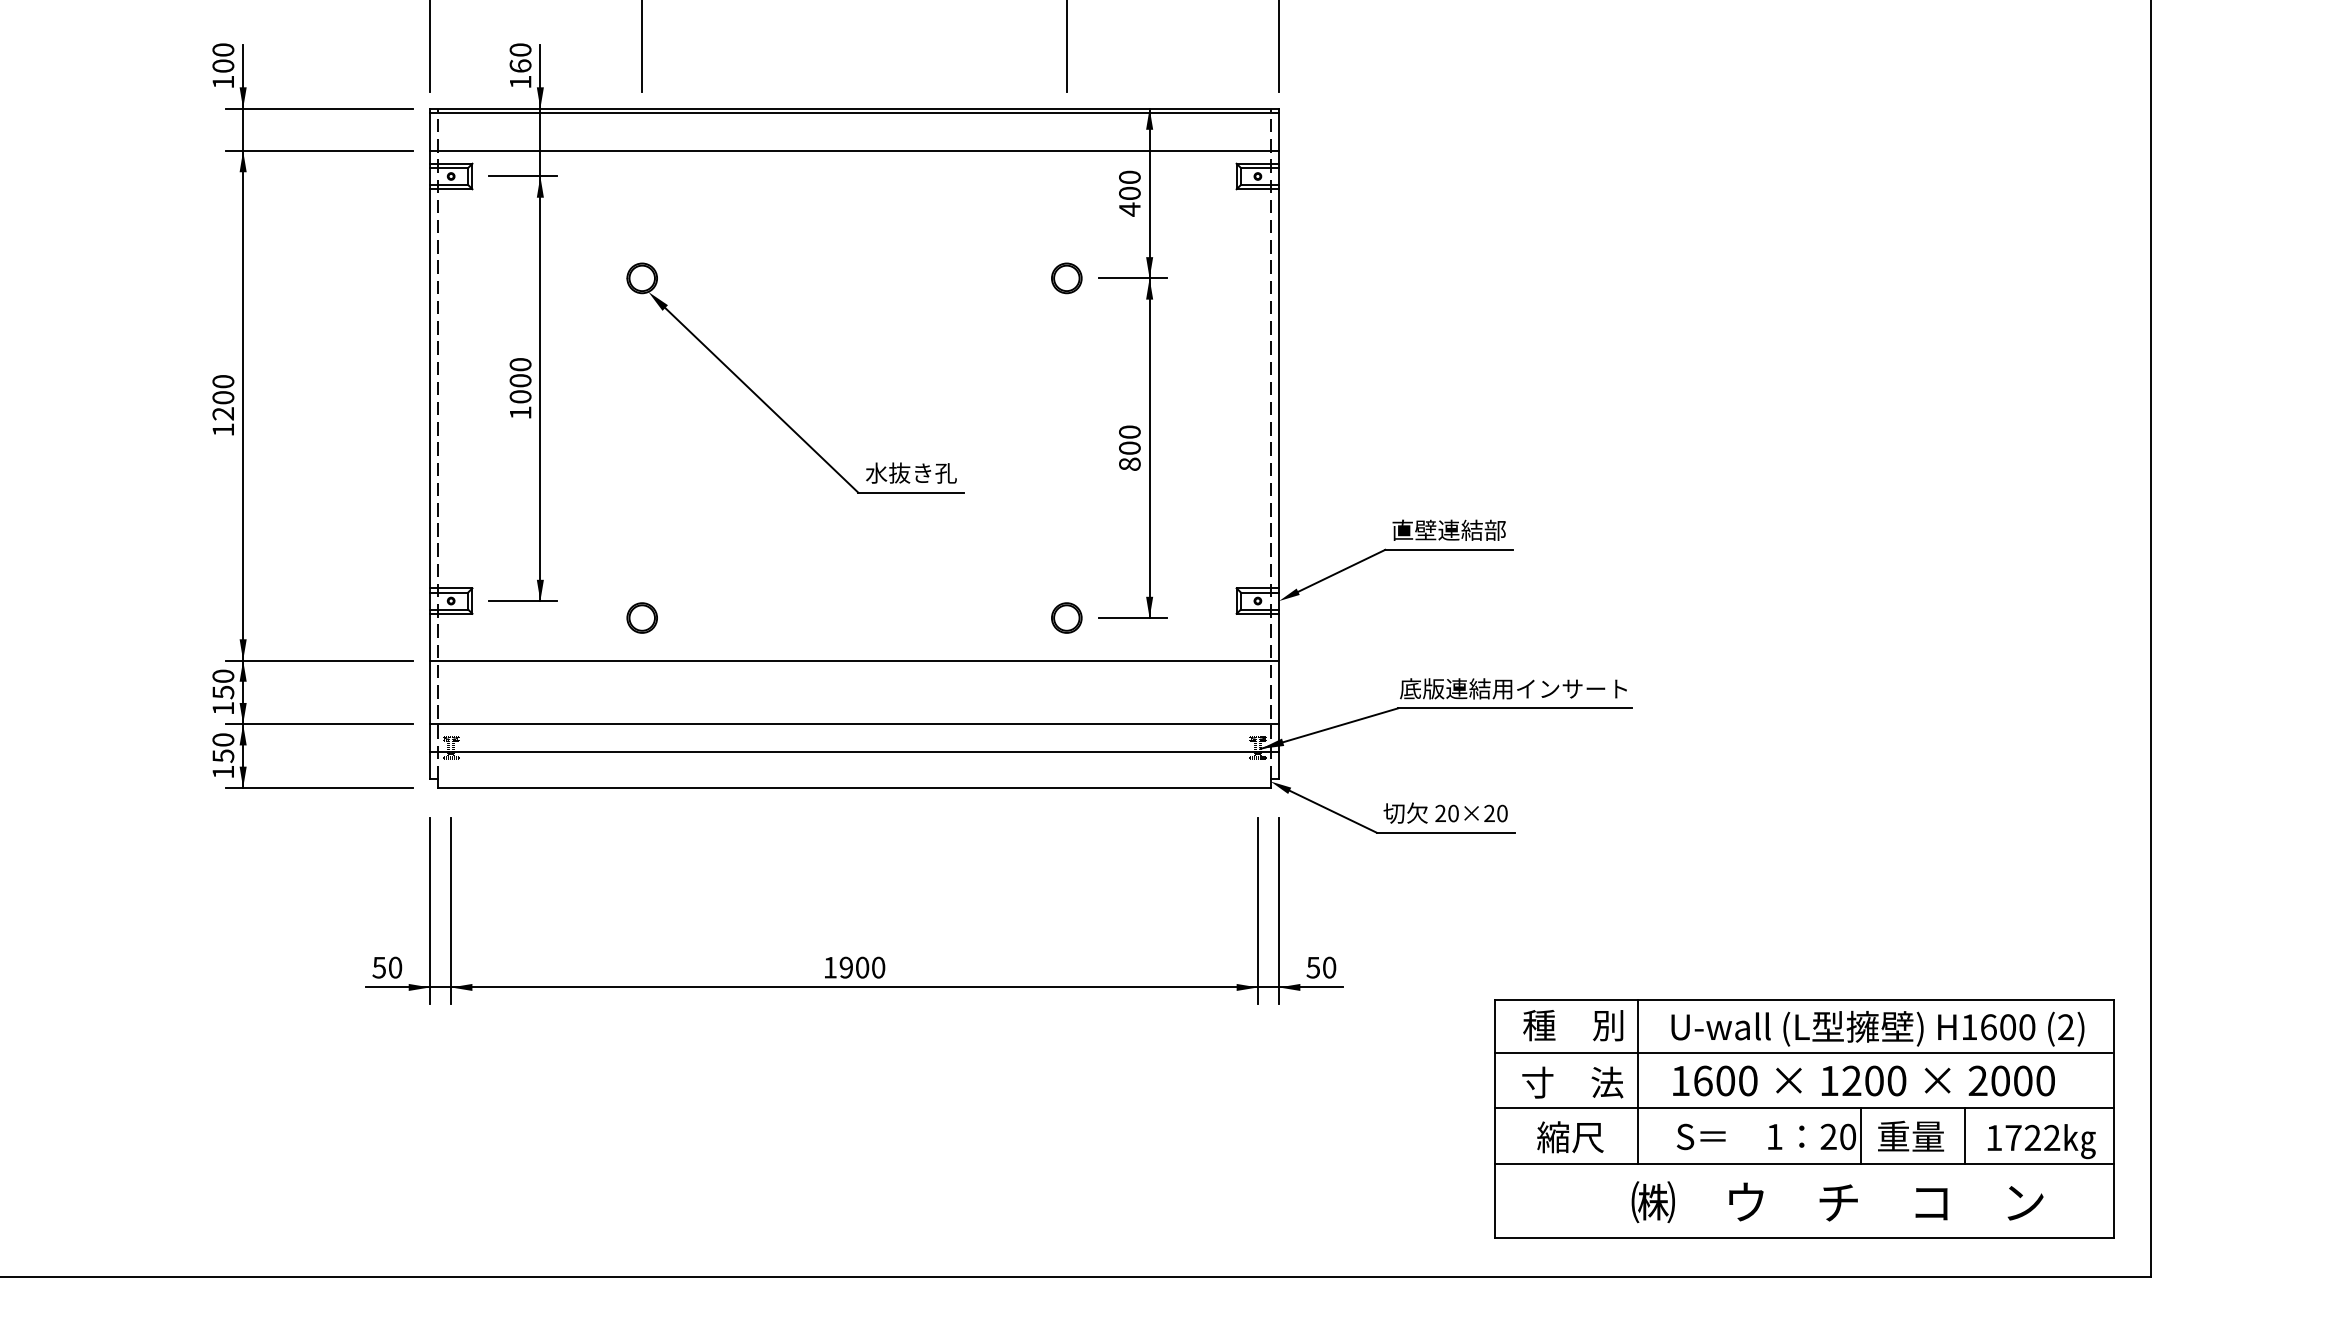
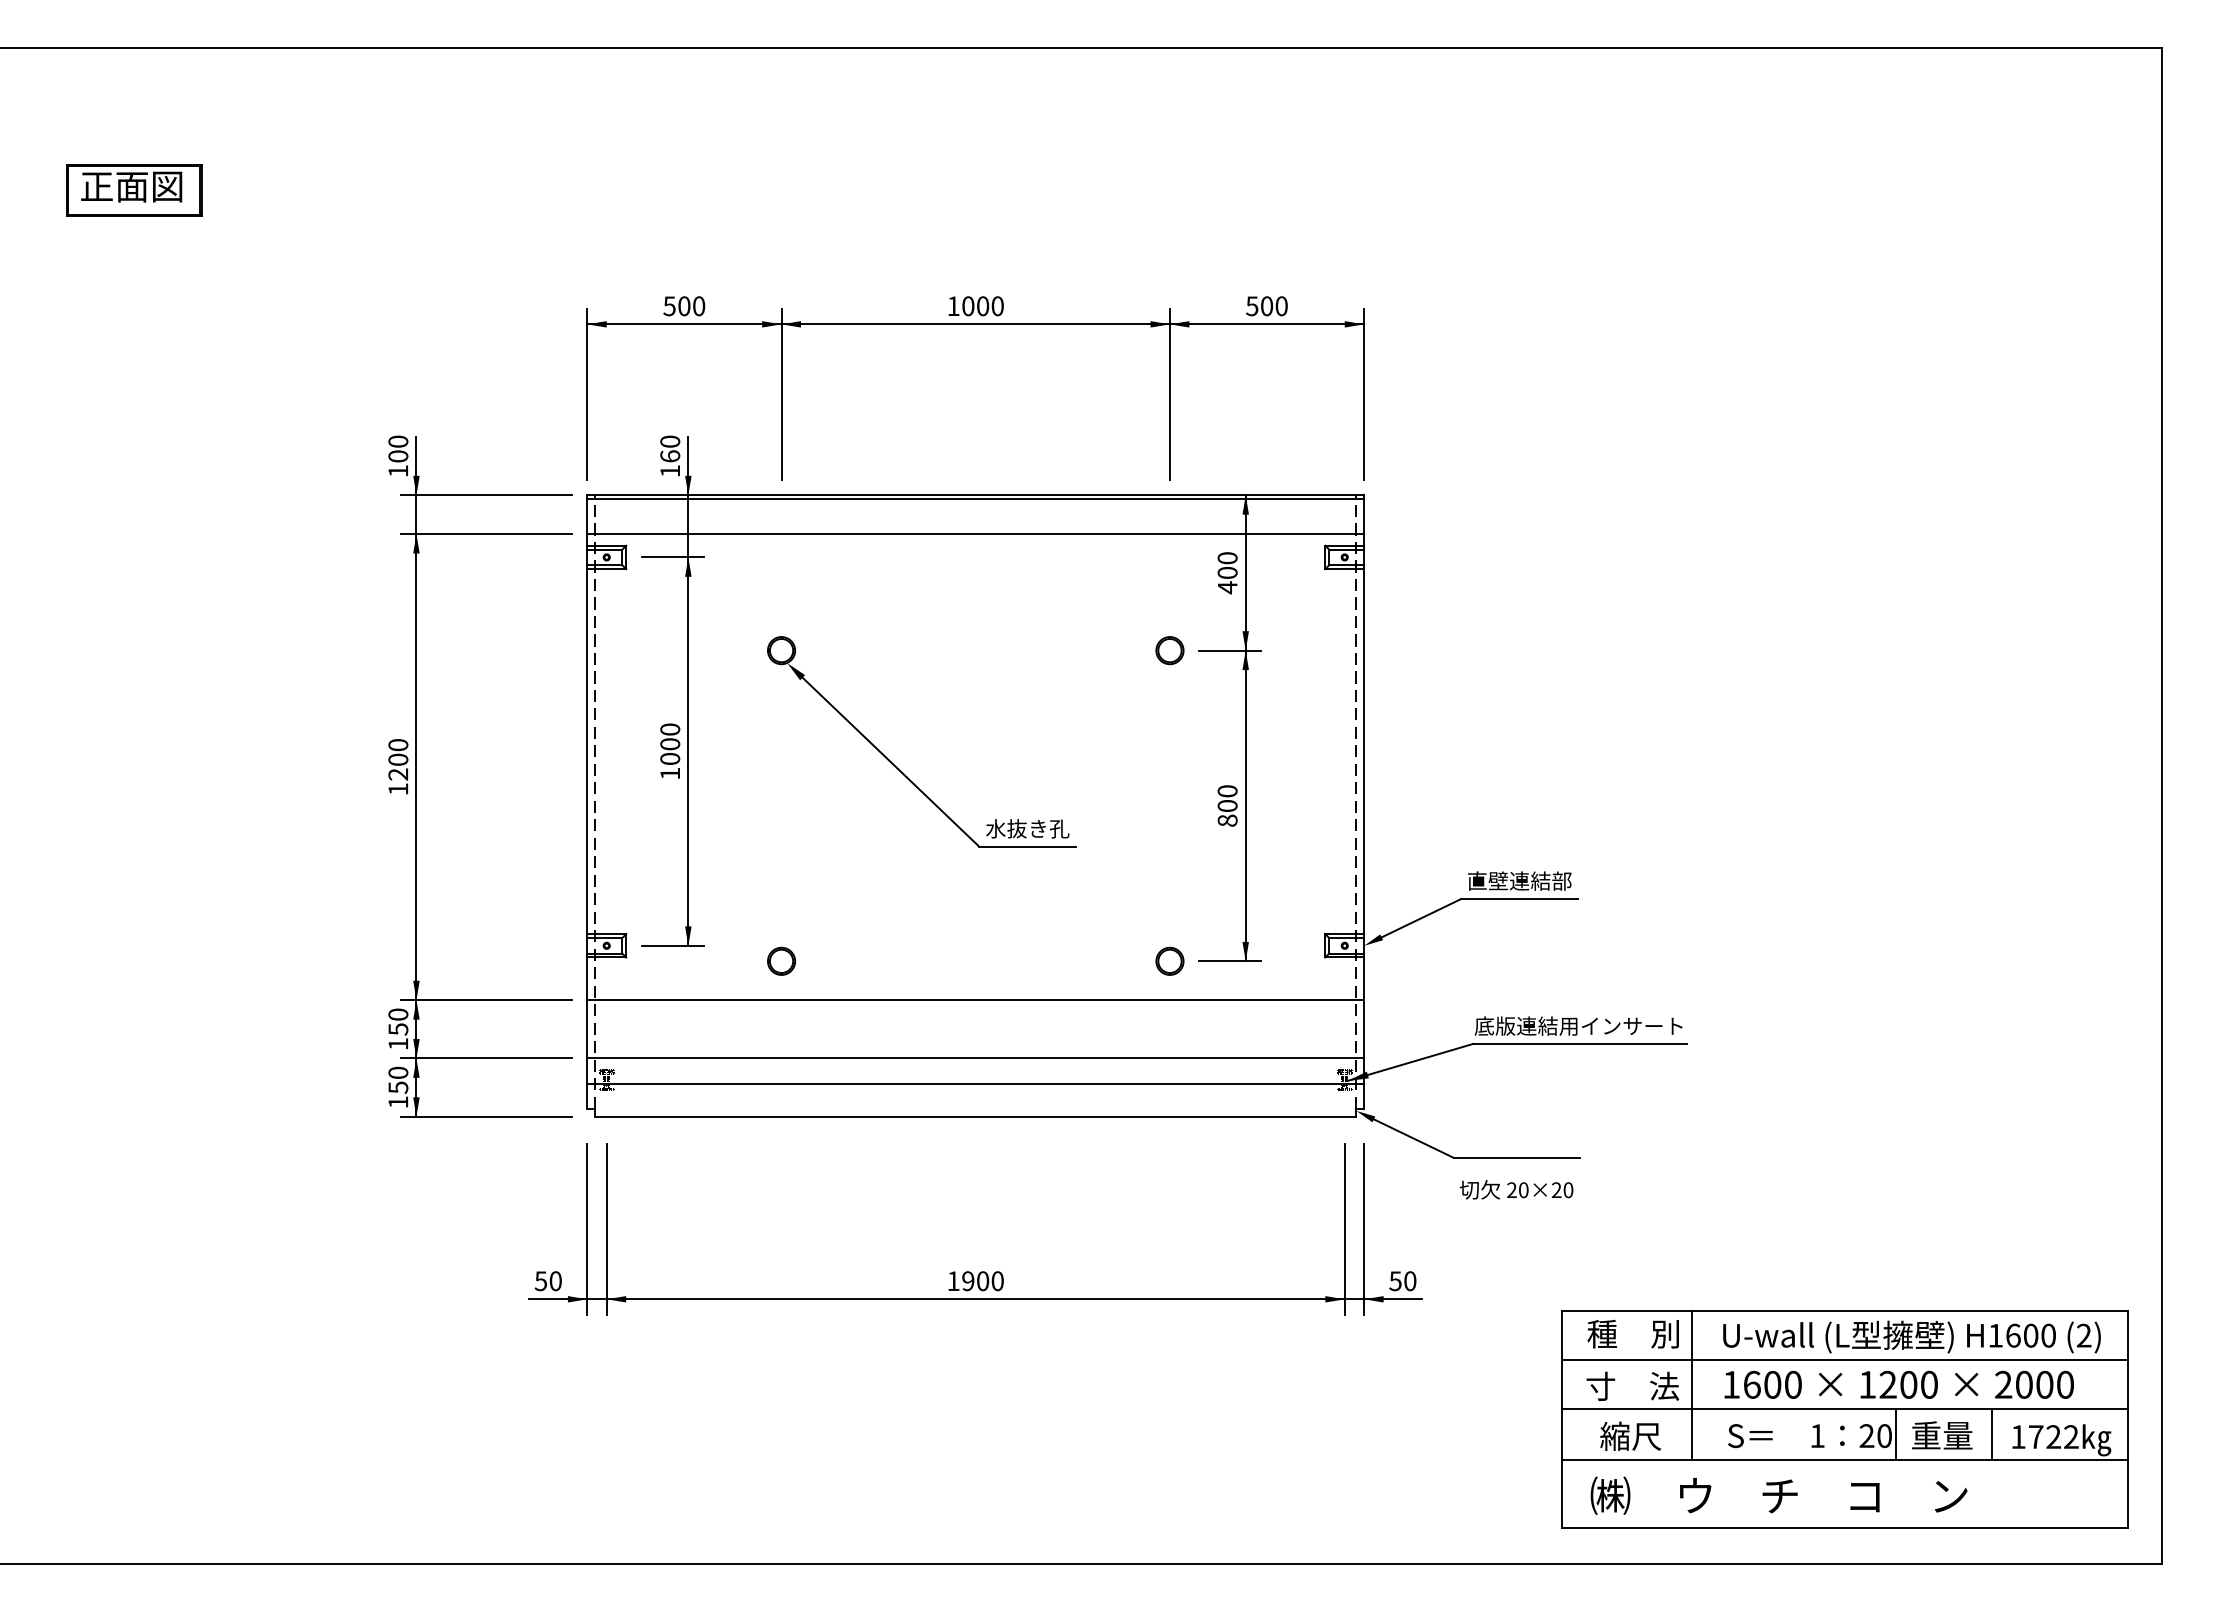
text: (1445, 812) -> (1516, 1189), moved
text: (1836, 1201) -> (1778, 1495), moved

